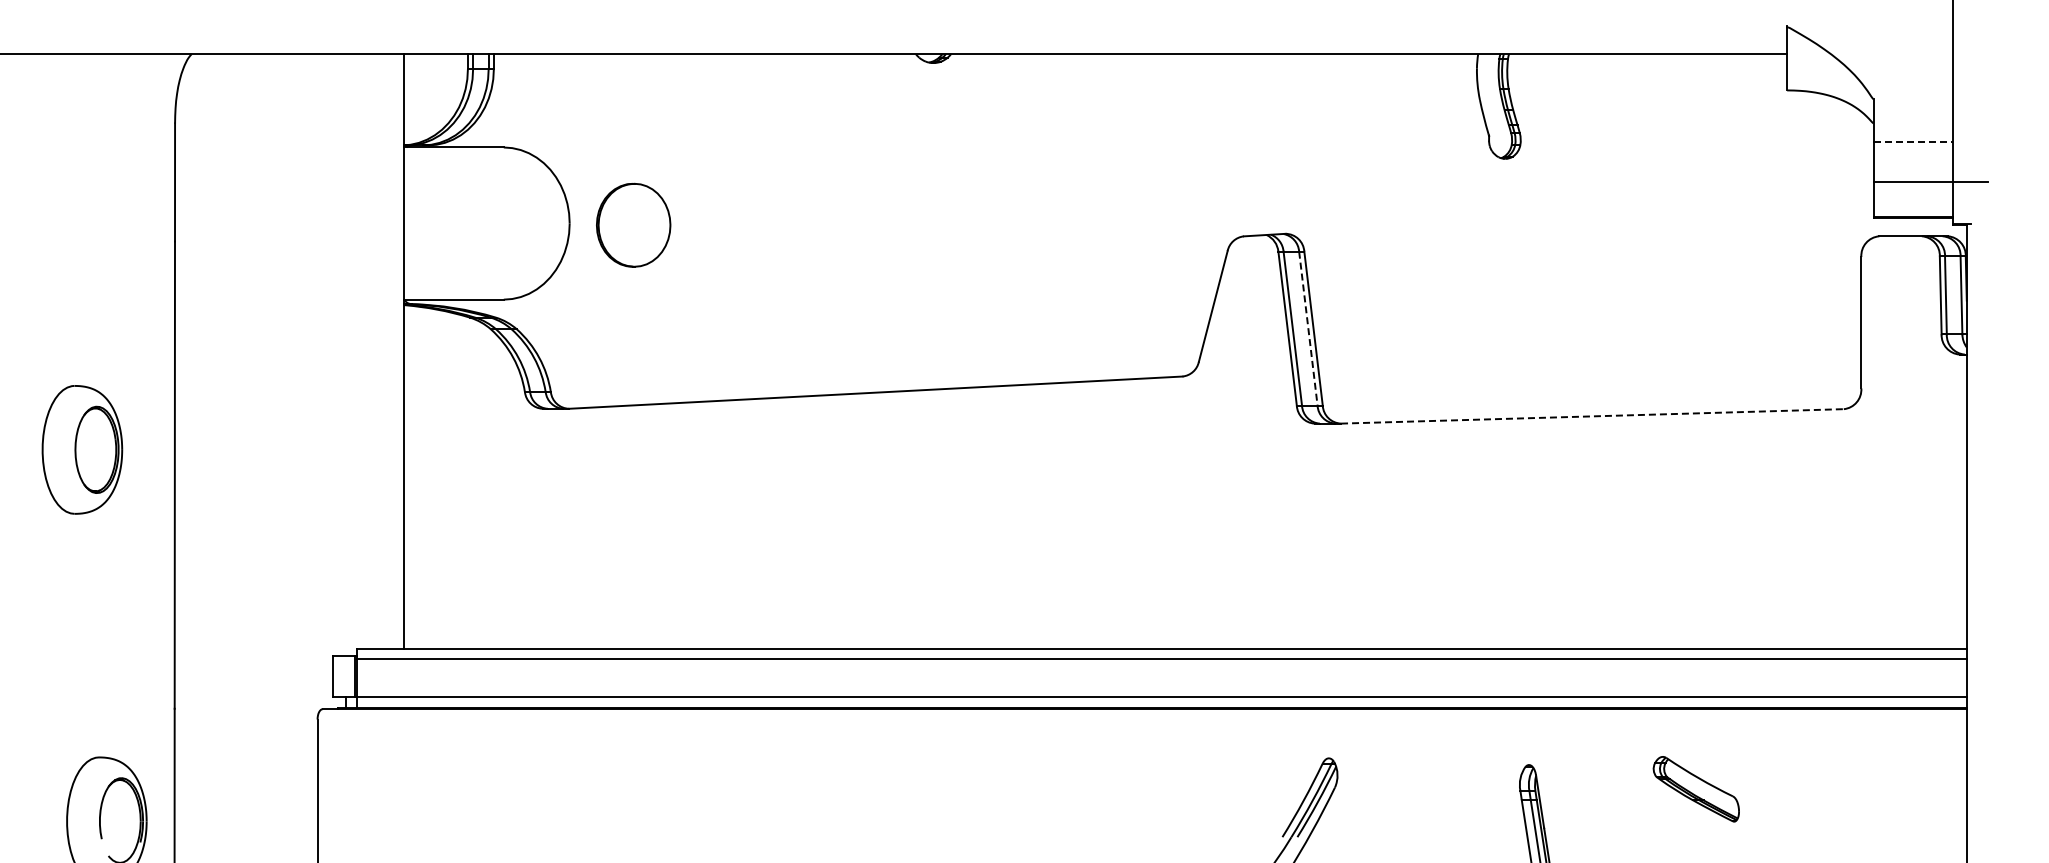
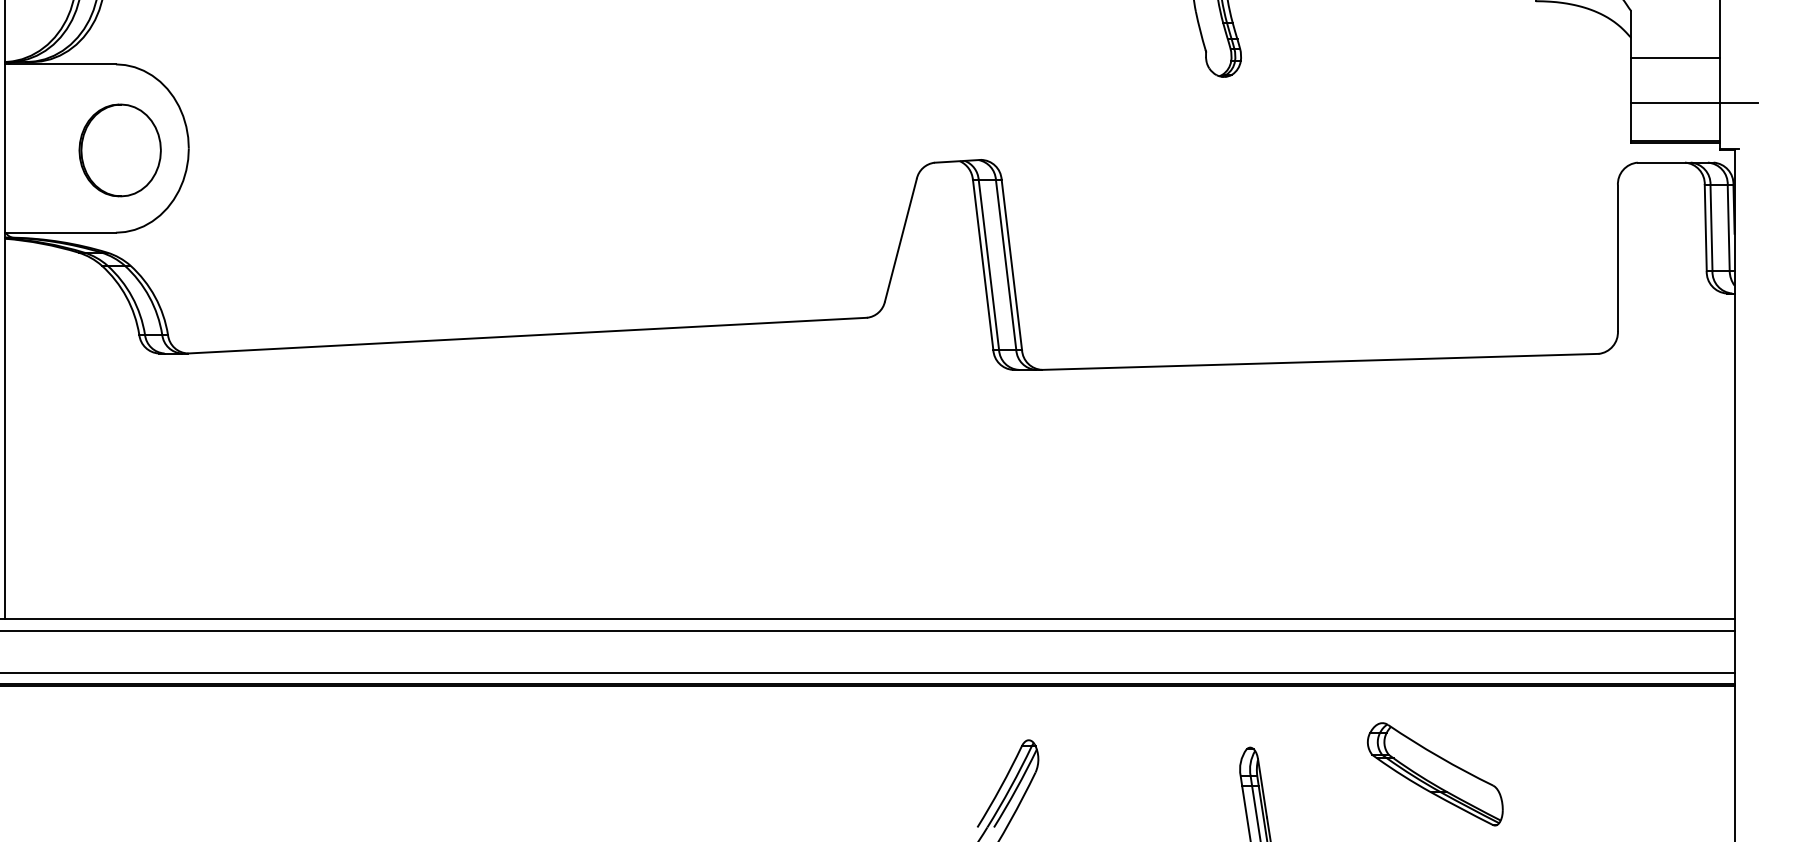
line: (1913, 142) -> (1675, 58), dashed -> solid
part: (633, 224) -> (120, 149), moved
line: (1308, 328) -> (1006, 264), dashed -> solid
line: (1592, 416) -> (1320, 362), dashed -> solid
part: (1696, 789) -> (1435, 774), size x1.43

